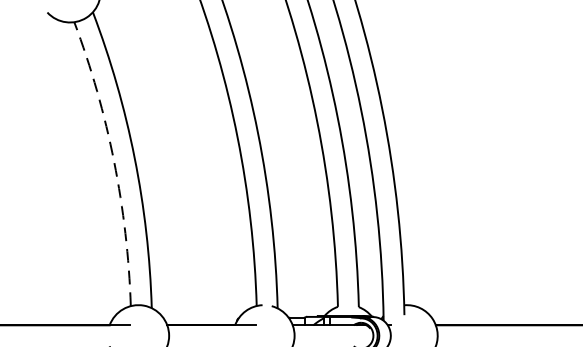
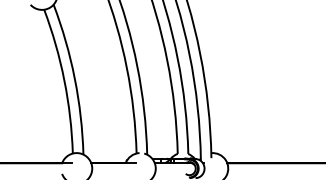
arc: (114, 161) -> (64, 80), dashed -> solid

